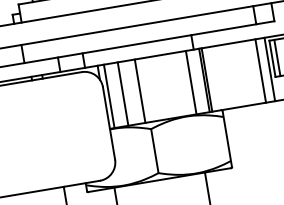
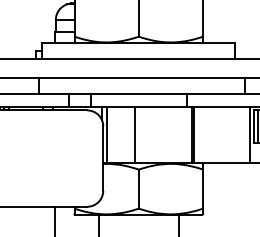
line: (260, 71) -> (241, 135), removed
line: (191, 82) -> (180, 135), removed
line: (122, 94) -> (119, 135), removed

